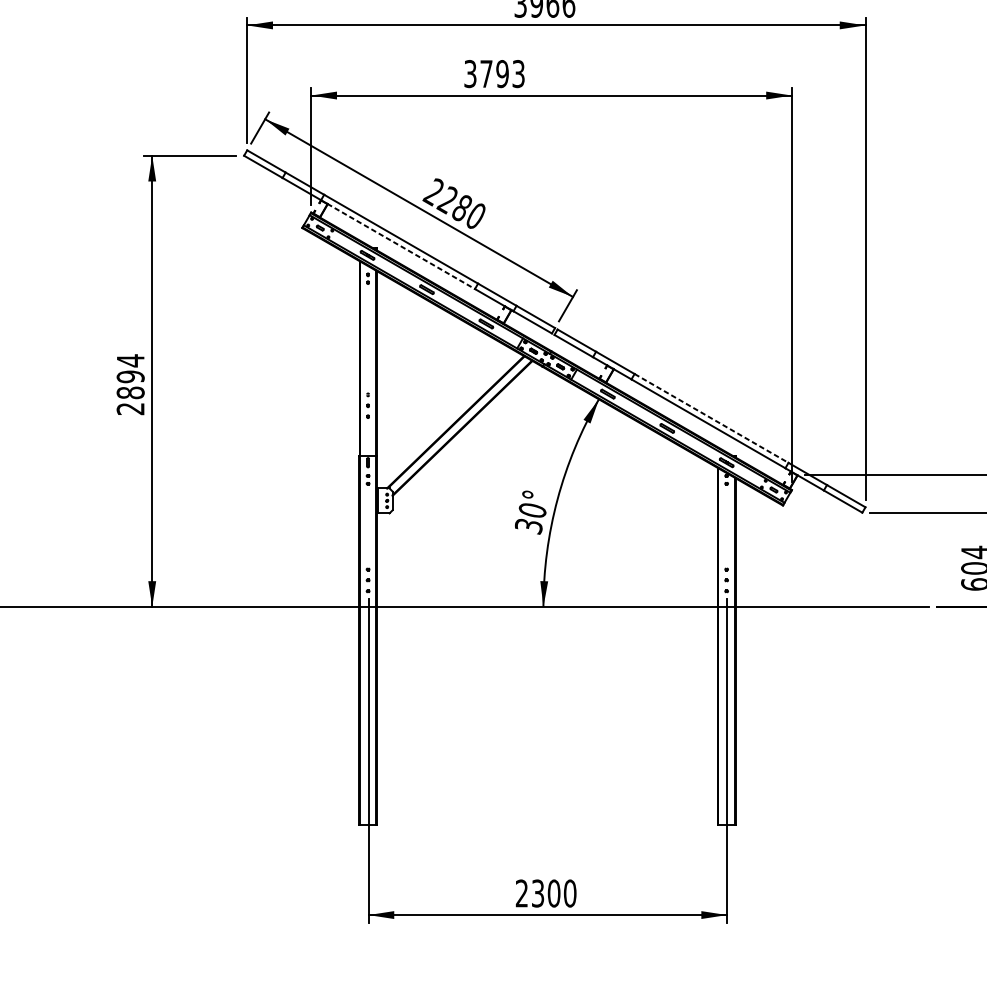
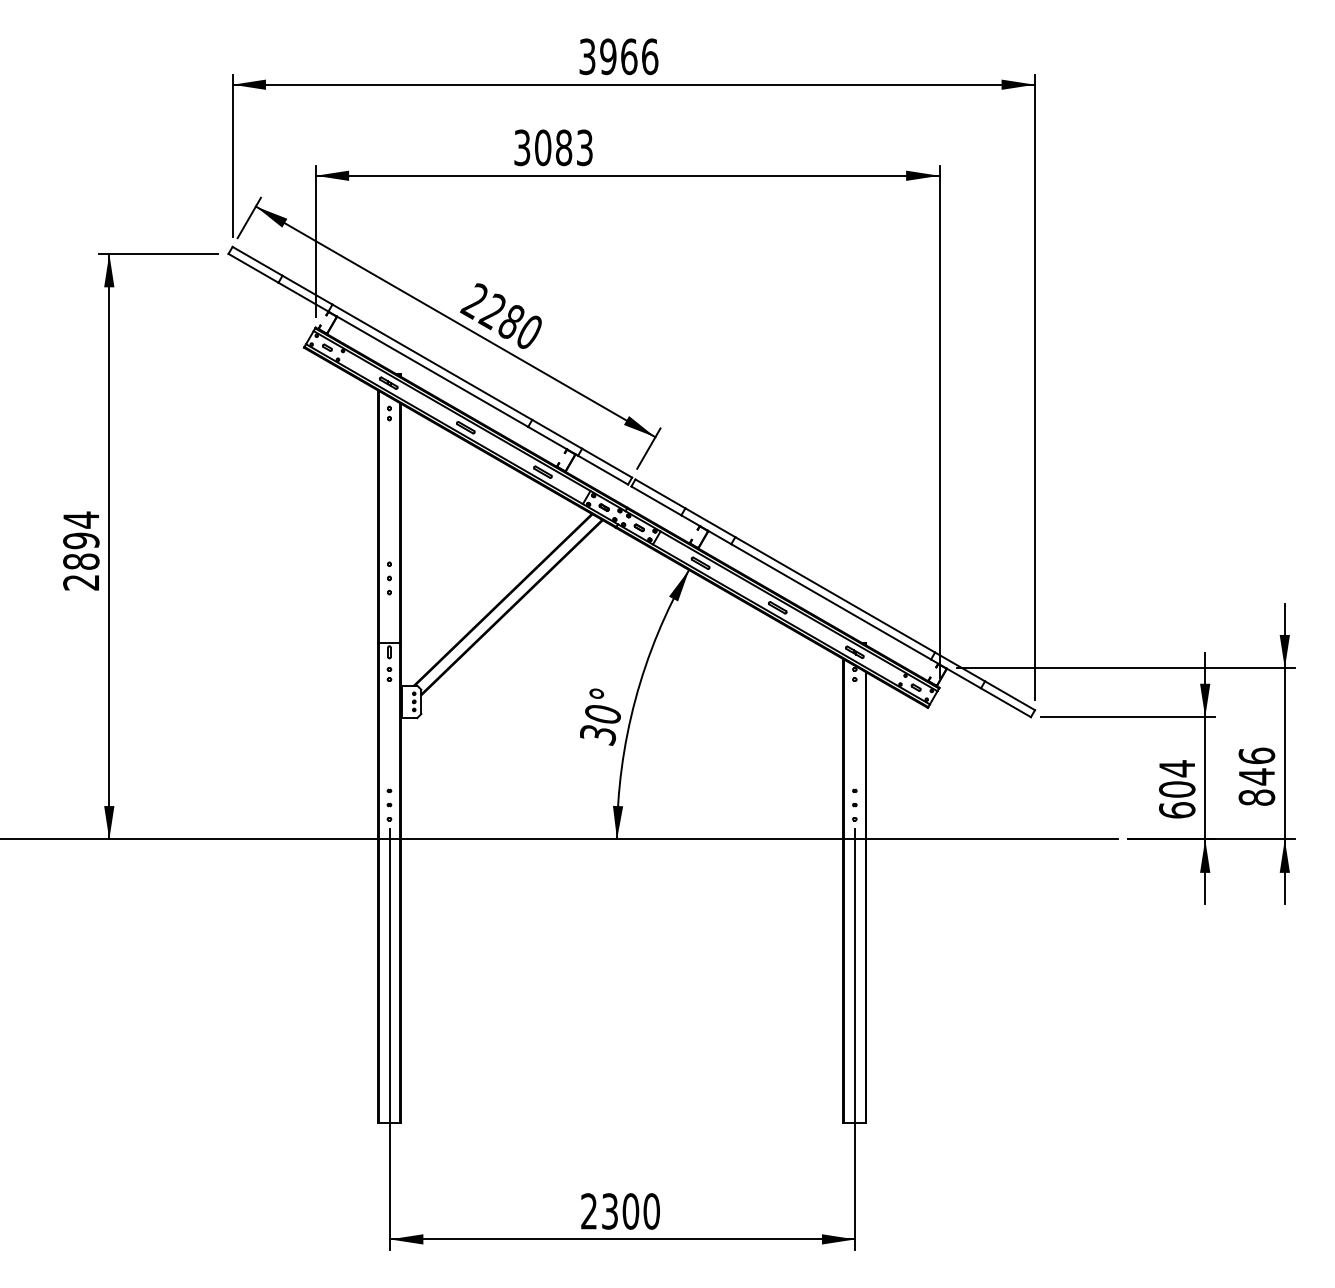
text: (494, 73) -> (553, 147), 3793 -> 3083
line: (401, 246) -> (432, 371), dashed -> solid
line: (711, 418) -> (835, 595), dashed -> solid

